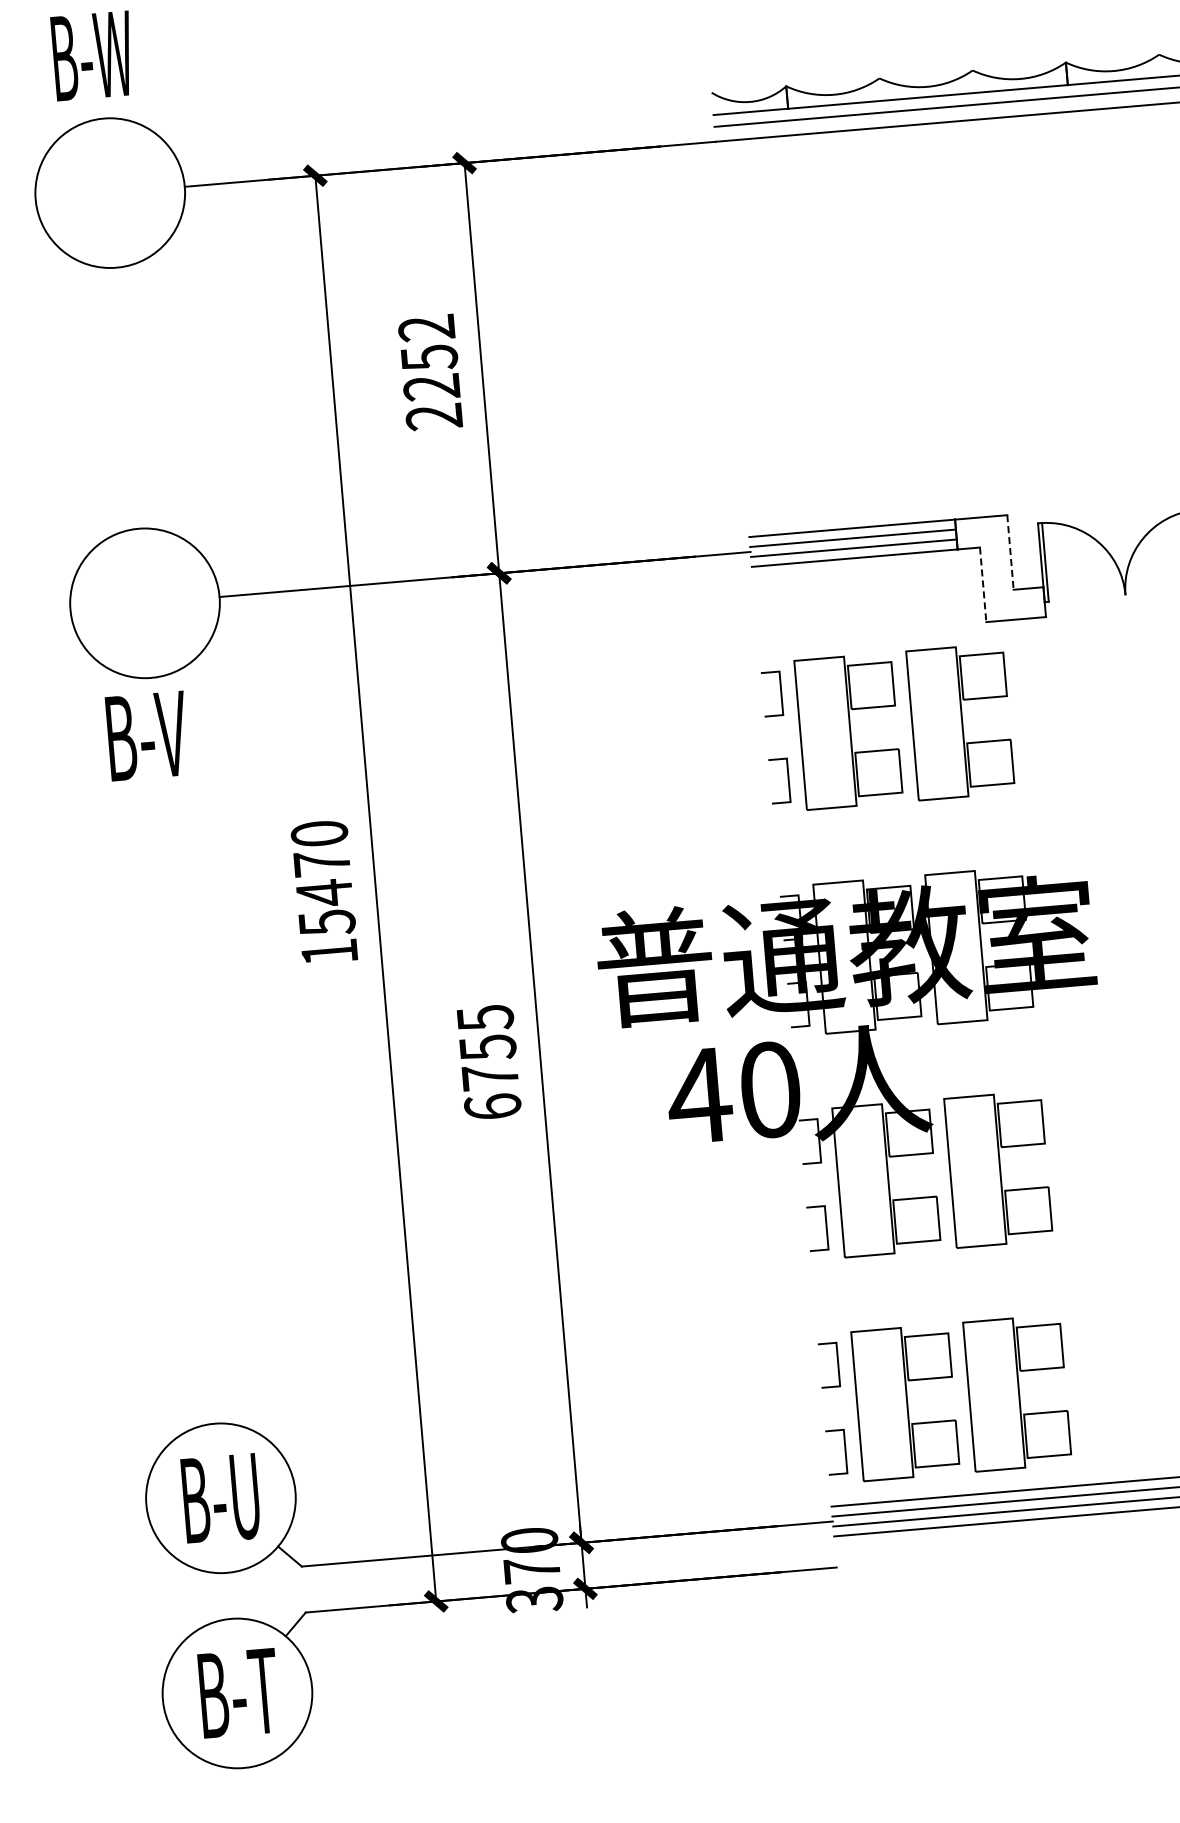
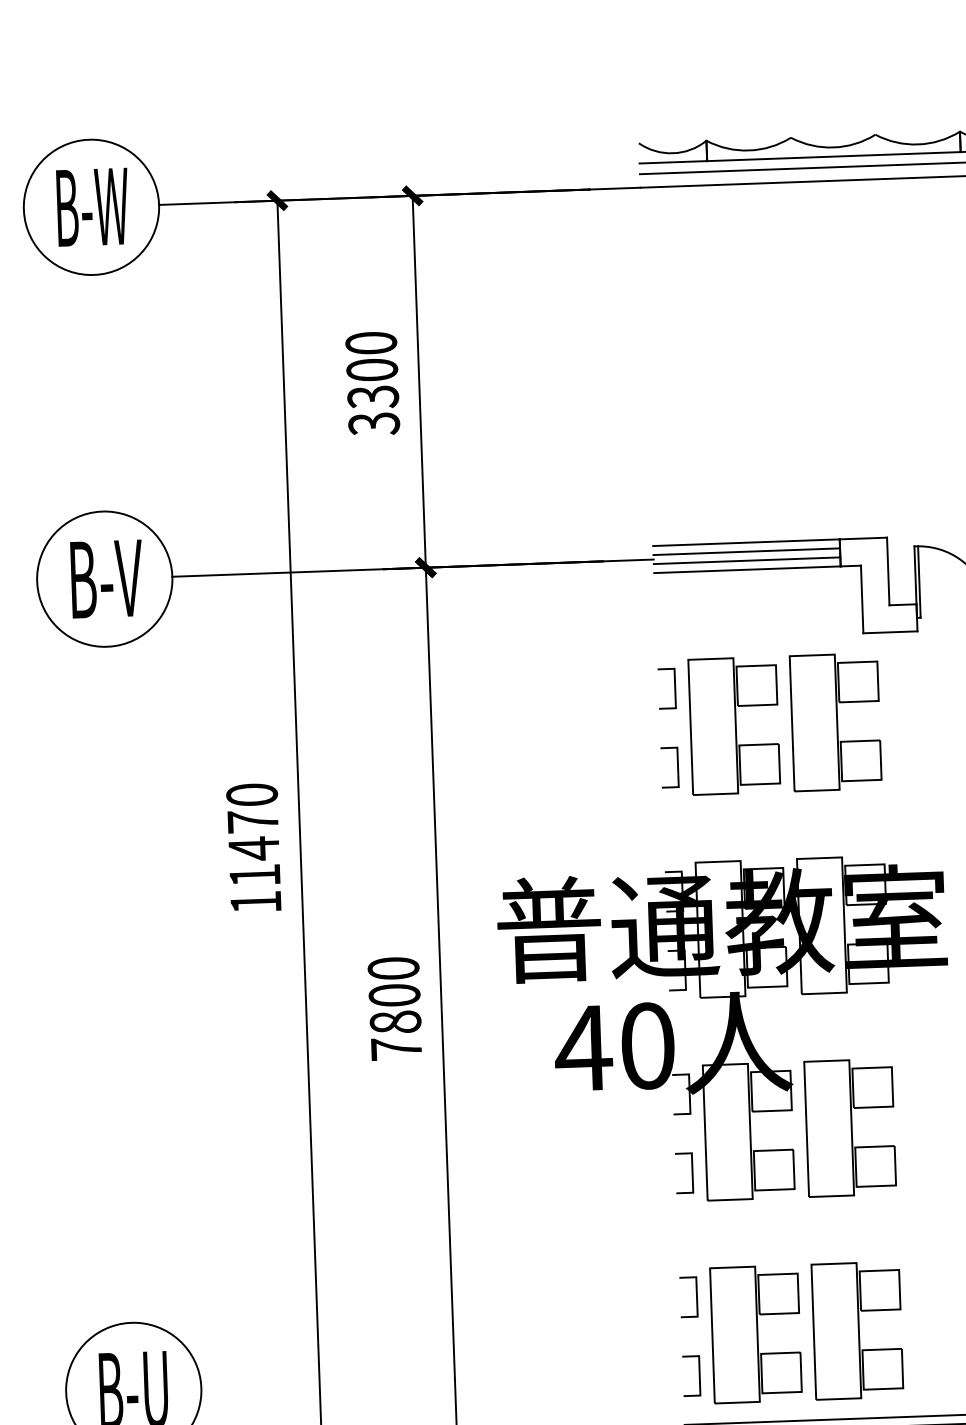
text: (89, 55) -> (89, 206), moved
text: (430, 372) -> (372, 383), 2252 -> 3300
line: (1010, 552) -> (888, 571), dashed -> solid
line: (983, 585) -> (862, 600), dashed -> solid
text: (143, 735) -> (103, 578), moved
text: (326, 921) -> (254, 874), 15470 -> 11470
text: (488, 1063) -> (394, 1009), 6755 -> 7800

